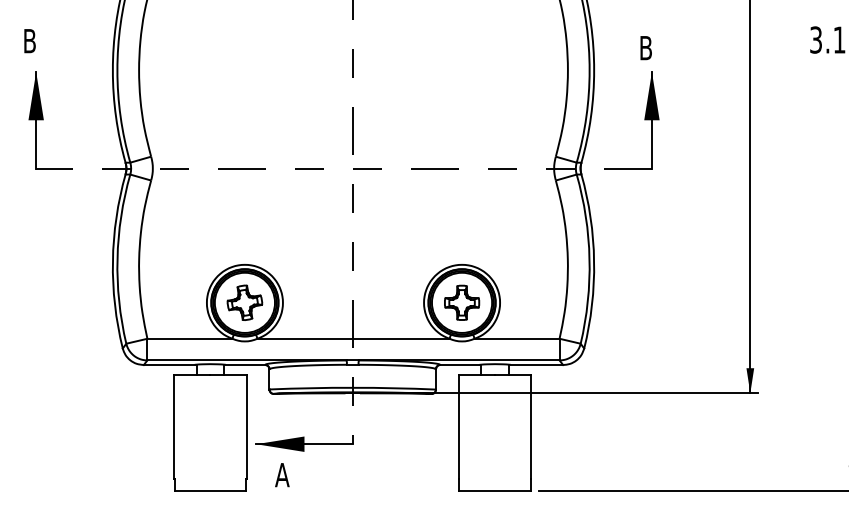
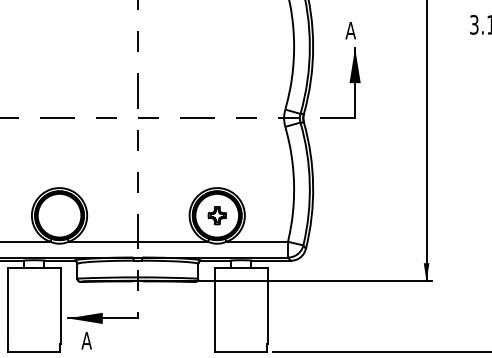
text: (645, 48) -> (350, 31), B -> A
part: (244, 302) -> (59, 215), removed
part: (462, 302) -> (217, 215), size x0.7

